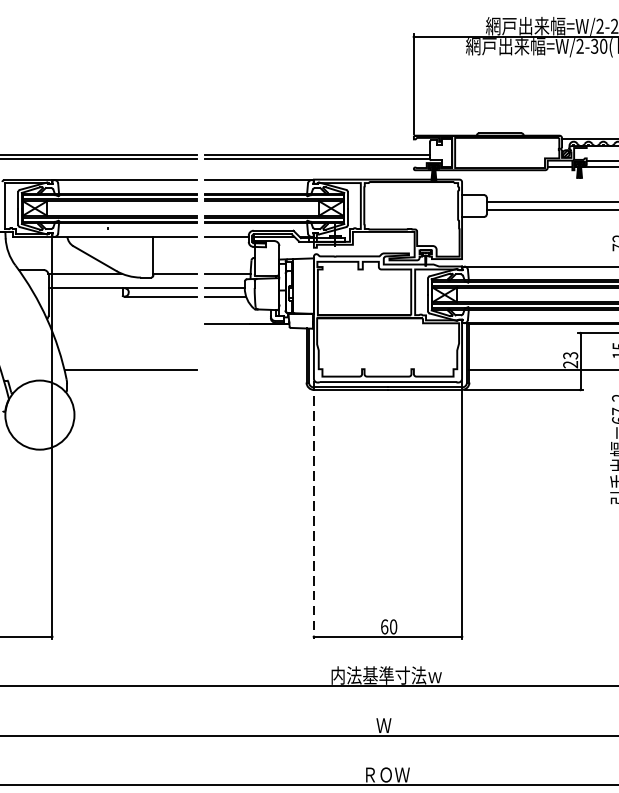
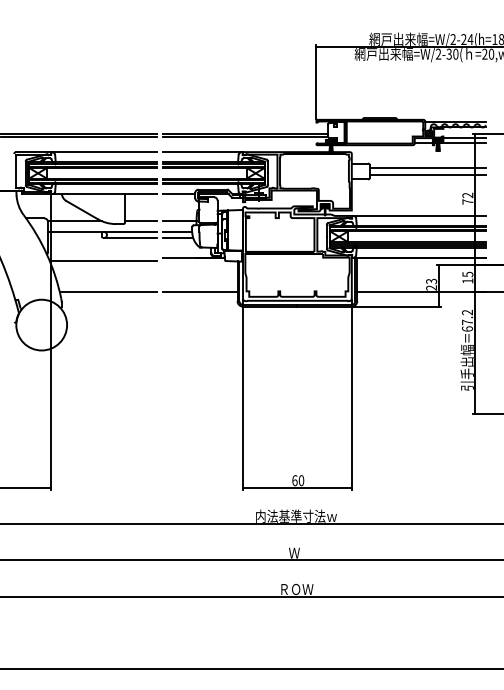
line: (124, 327) -> (103, 260), added
line: (254, 370) -> (199, 292), added
line: (314, 510) -> (243, 395), dashed -> solid

